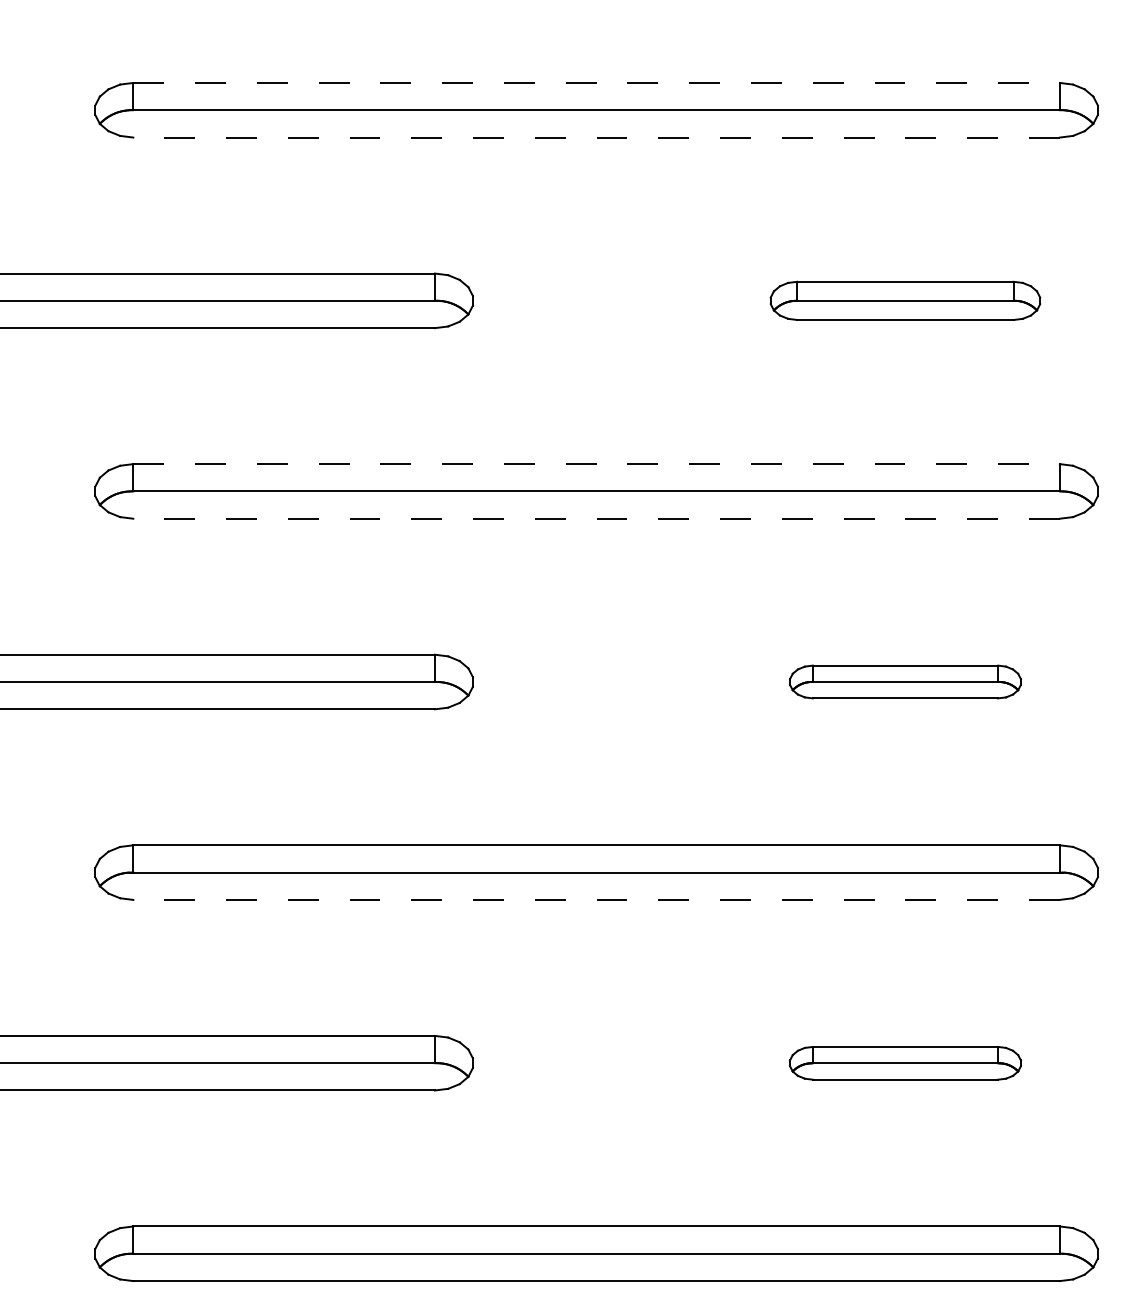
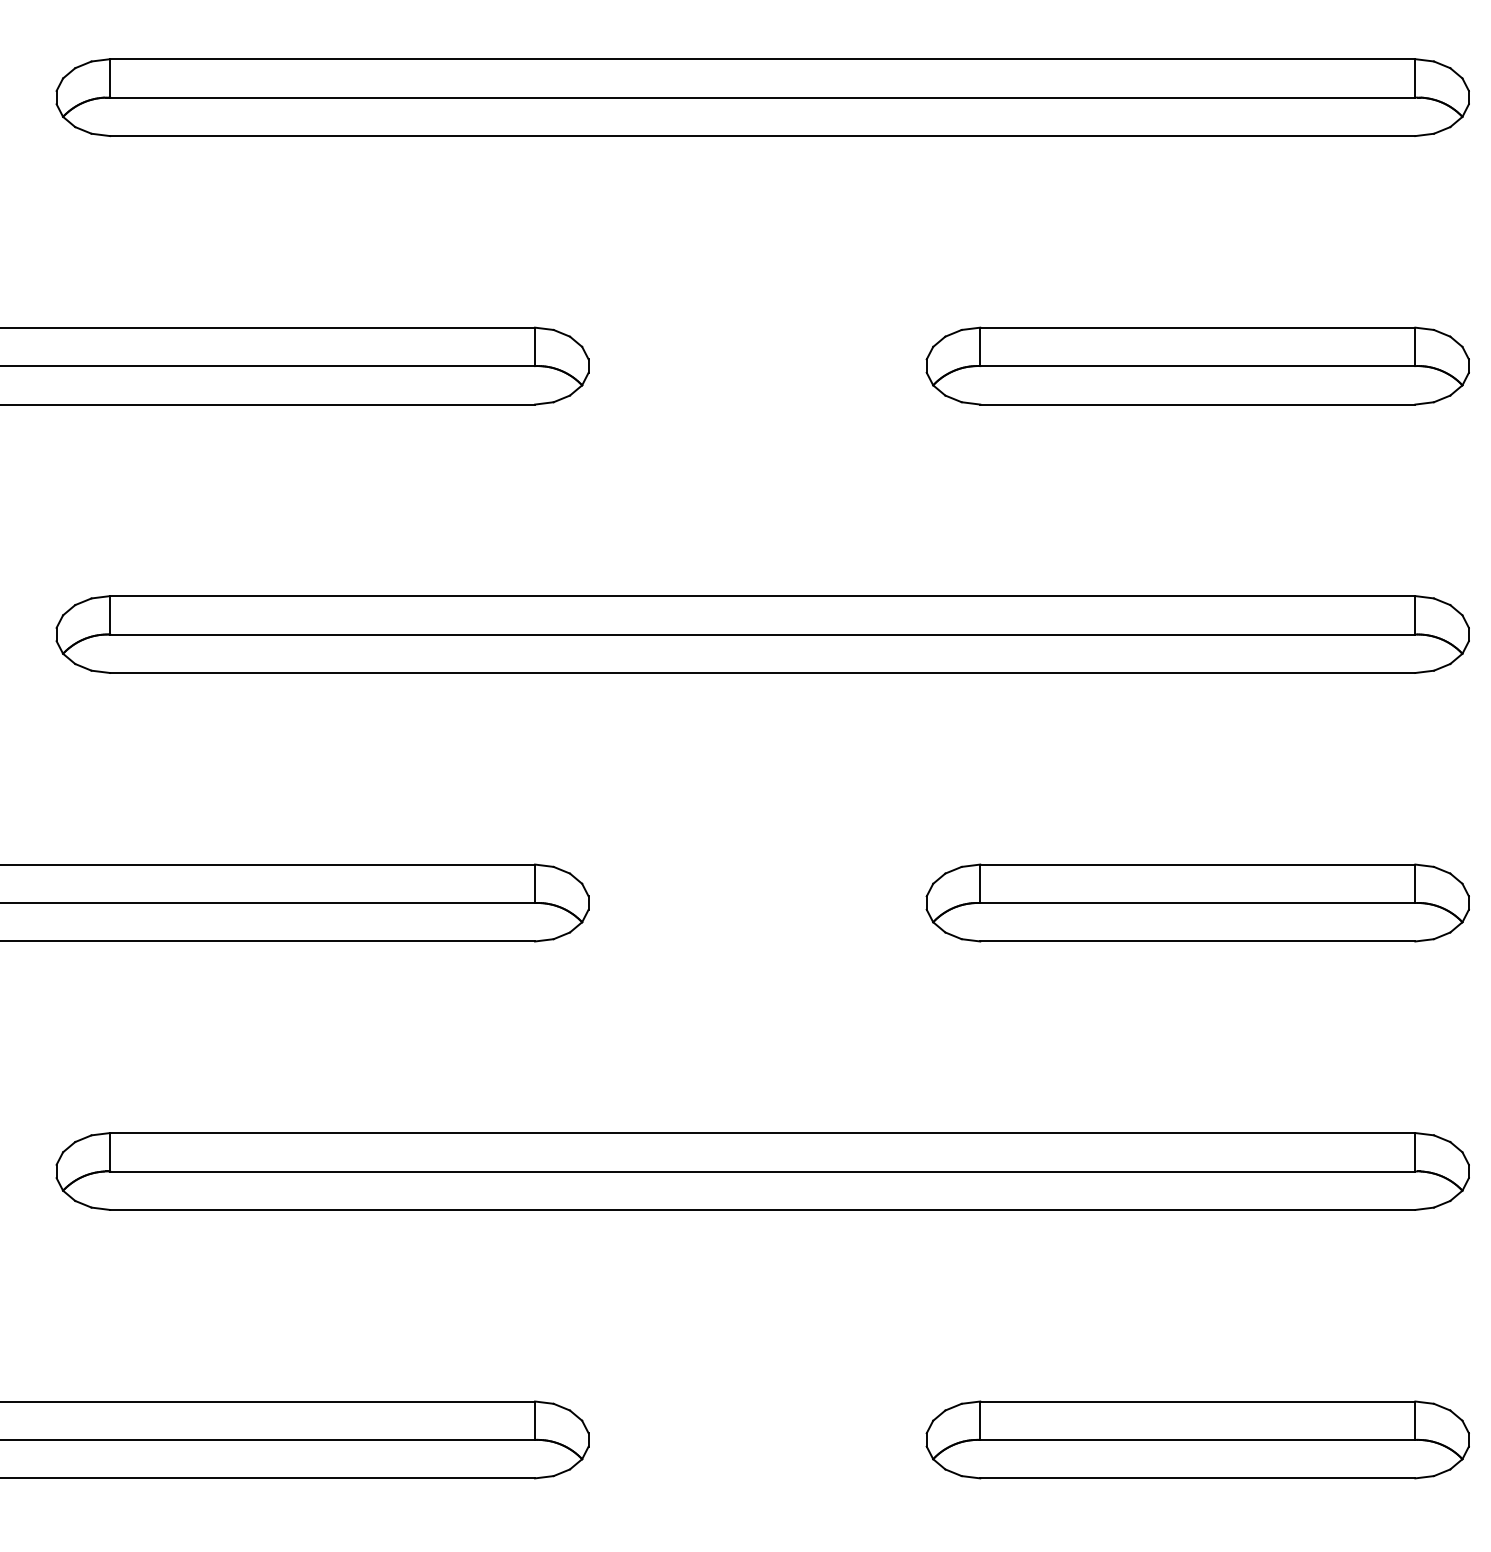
line: (597, 82) -> (764, 58), dashed -> solid
line: (596, 137) -> (762, 136), dashed -> solid
part: (905, 300) -> (1197, 365), size x1.43
line: (597, 464) -> (764, 596), dashed -> solid
line: (596, 518) -> (762, 672), dashed -> solid
part: (905, 681) -> (1197, 902), size x1.67
line: (596, 899) -> (762, 1209), dashed -> solid
part: (905, 1063) -> (1197, 1440), size x1.67

